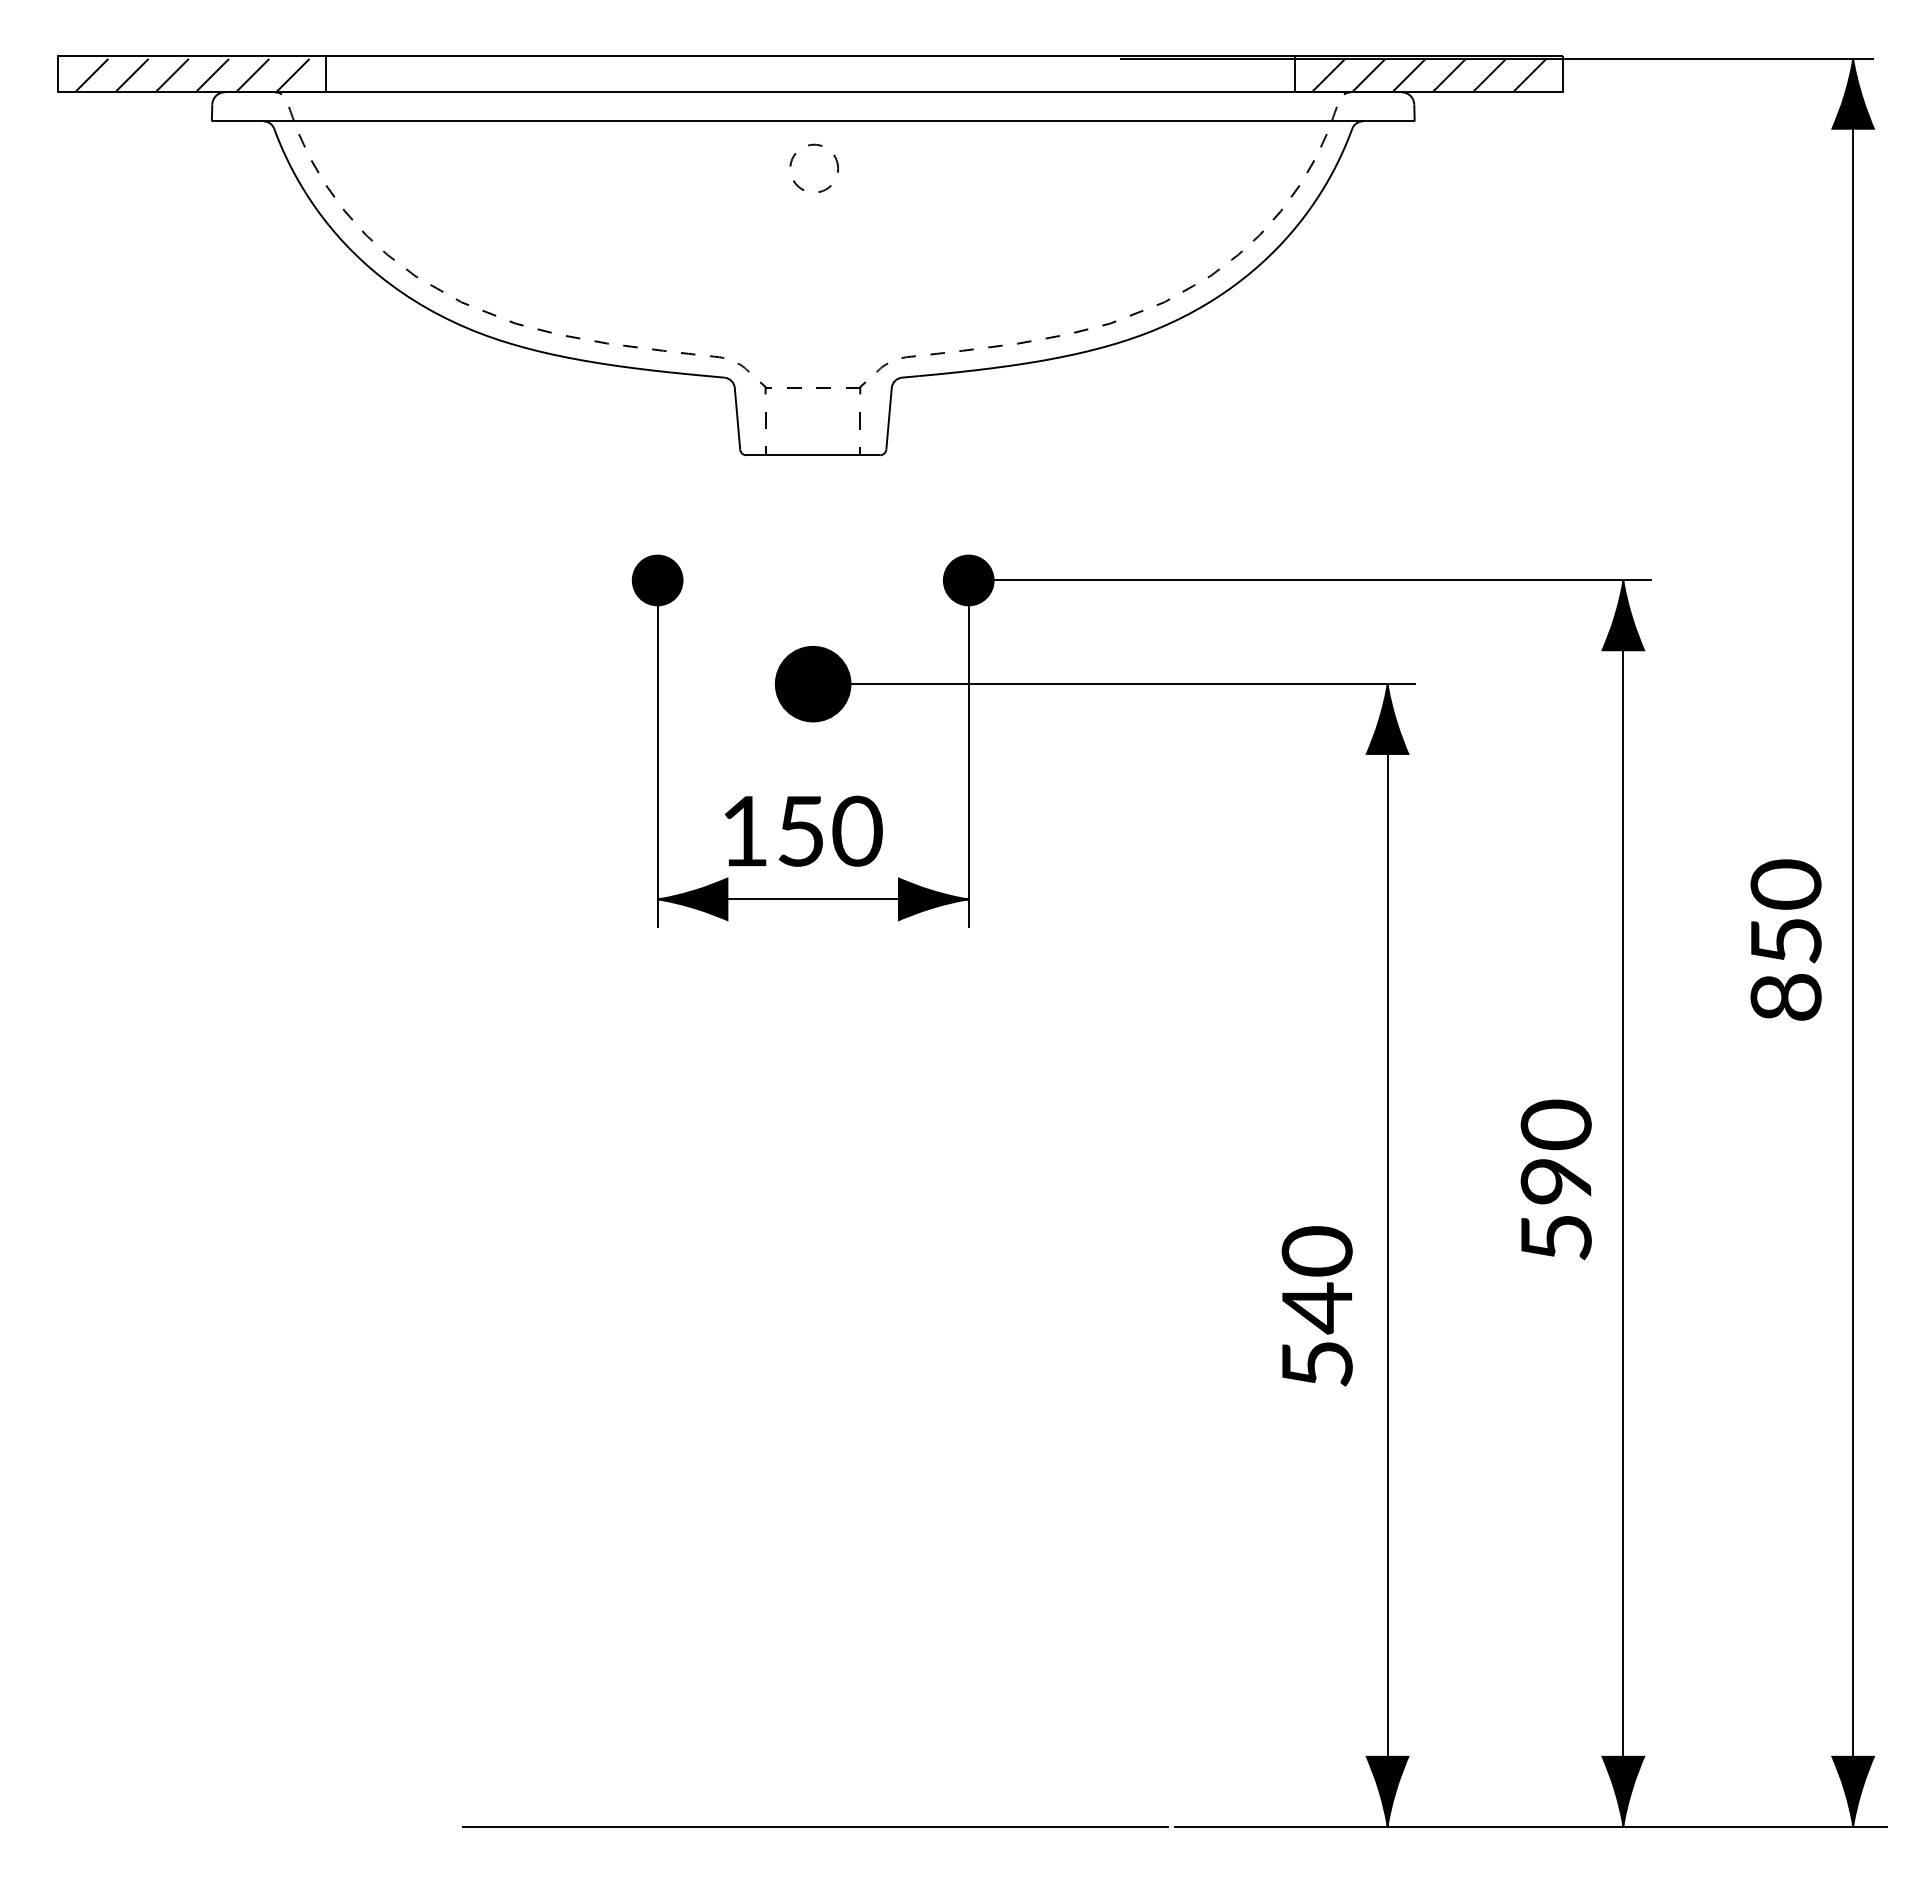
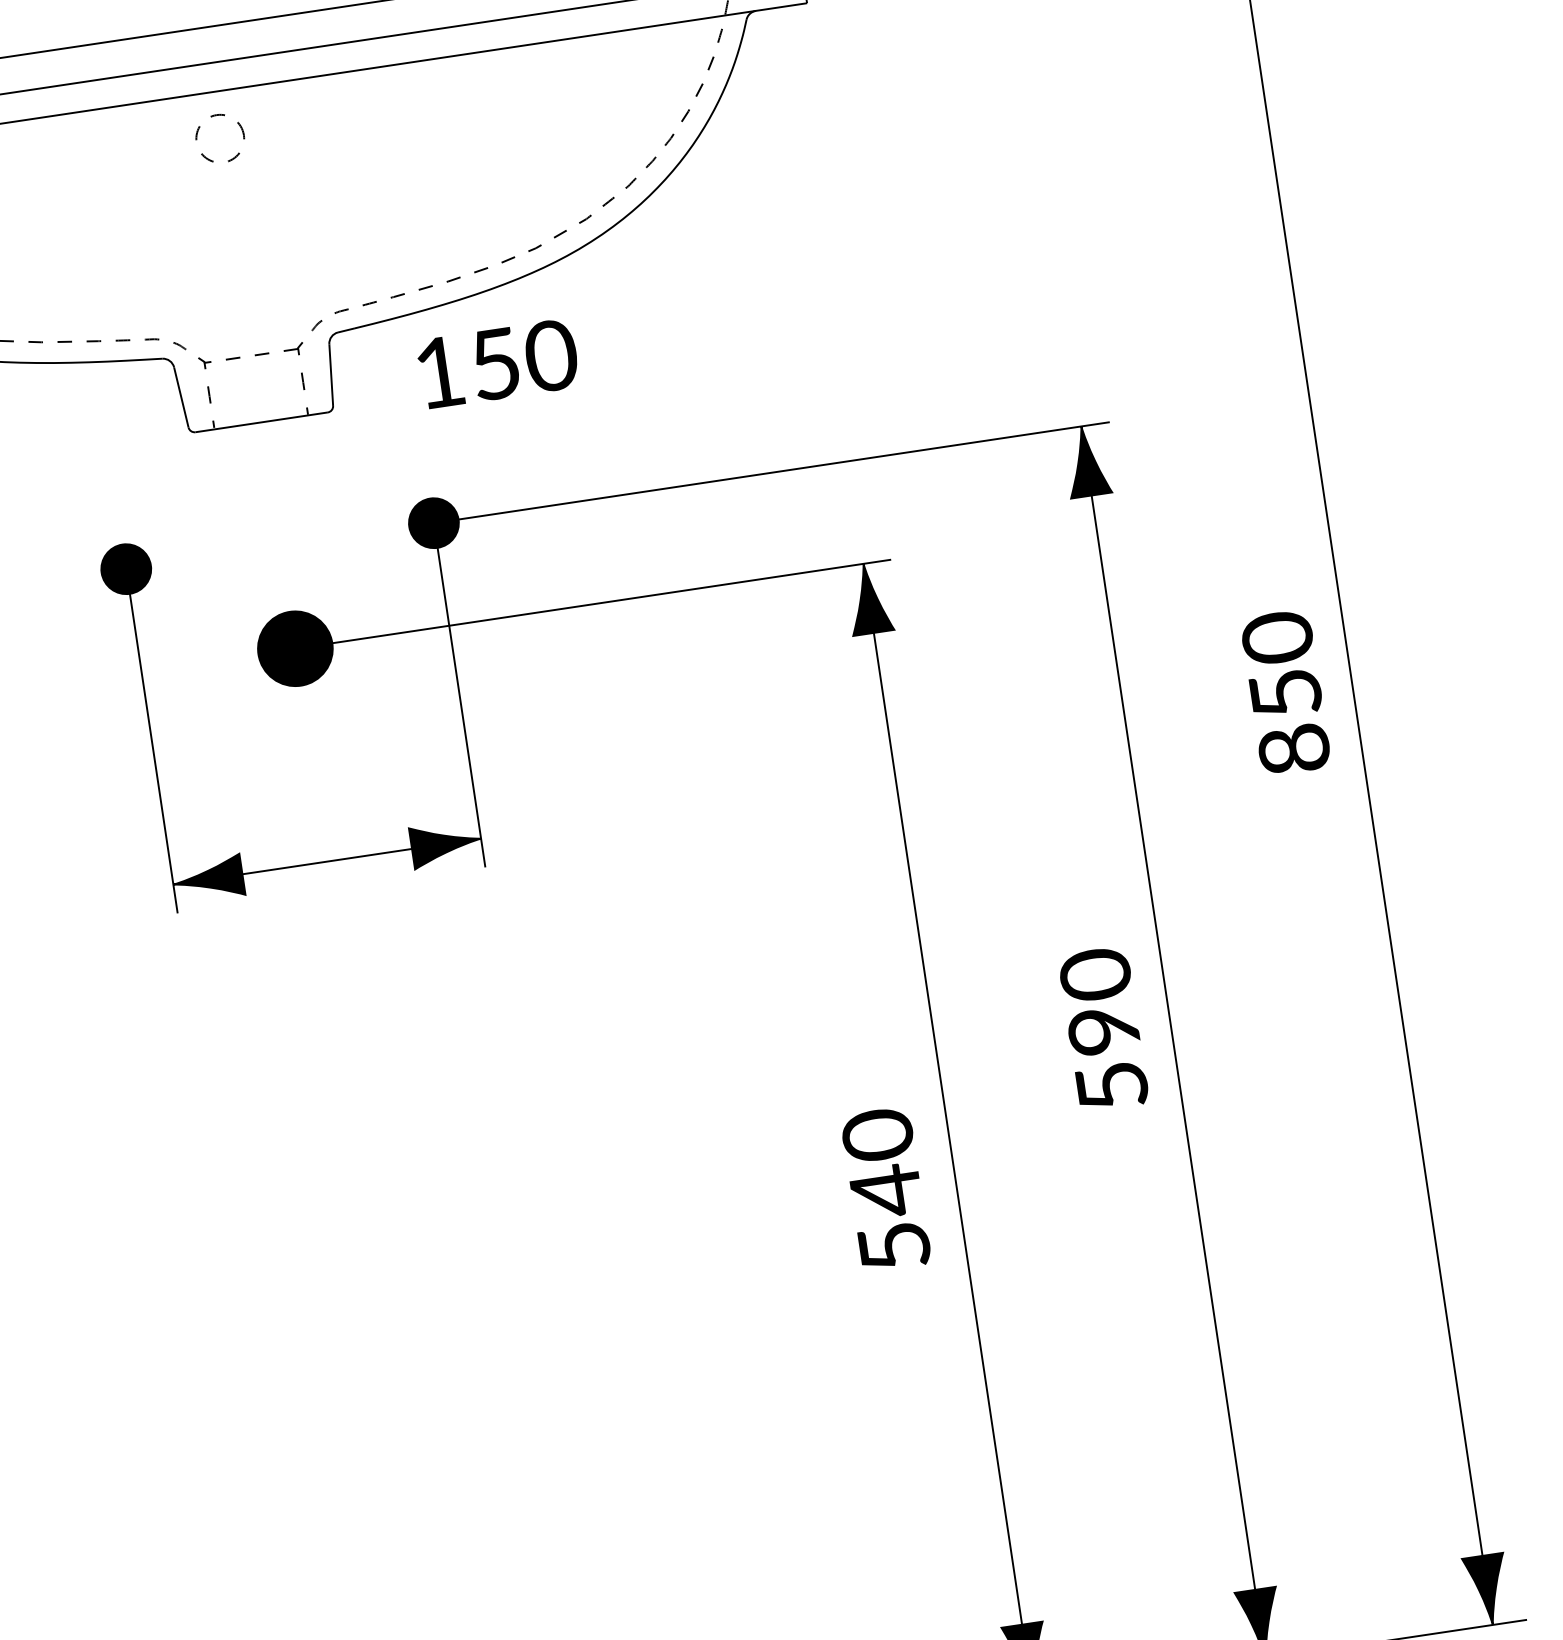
text: (803, 830) -> (497, 363), moved
text: (1785, 939) -> (1285, 692), moved

